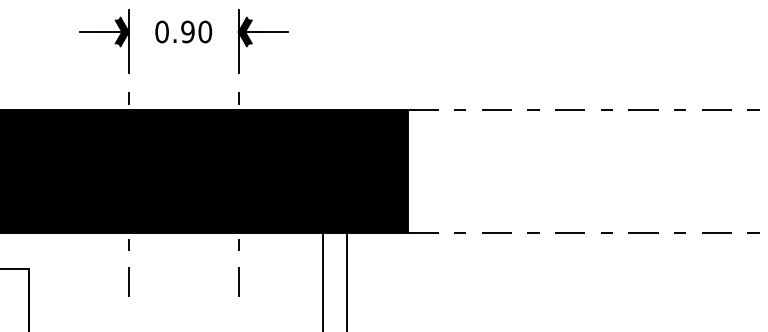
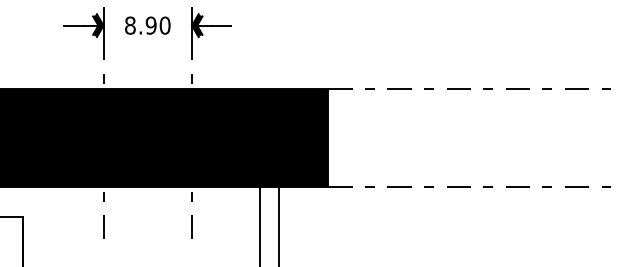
text: (161, 32) -> (129, 26), 0.90 -> 8.90

